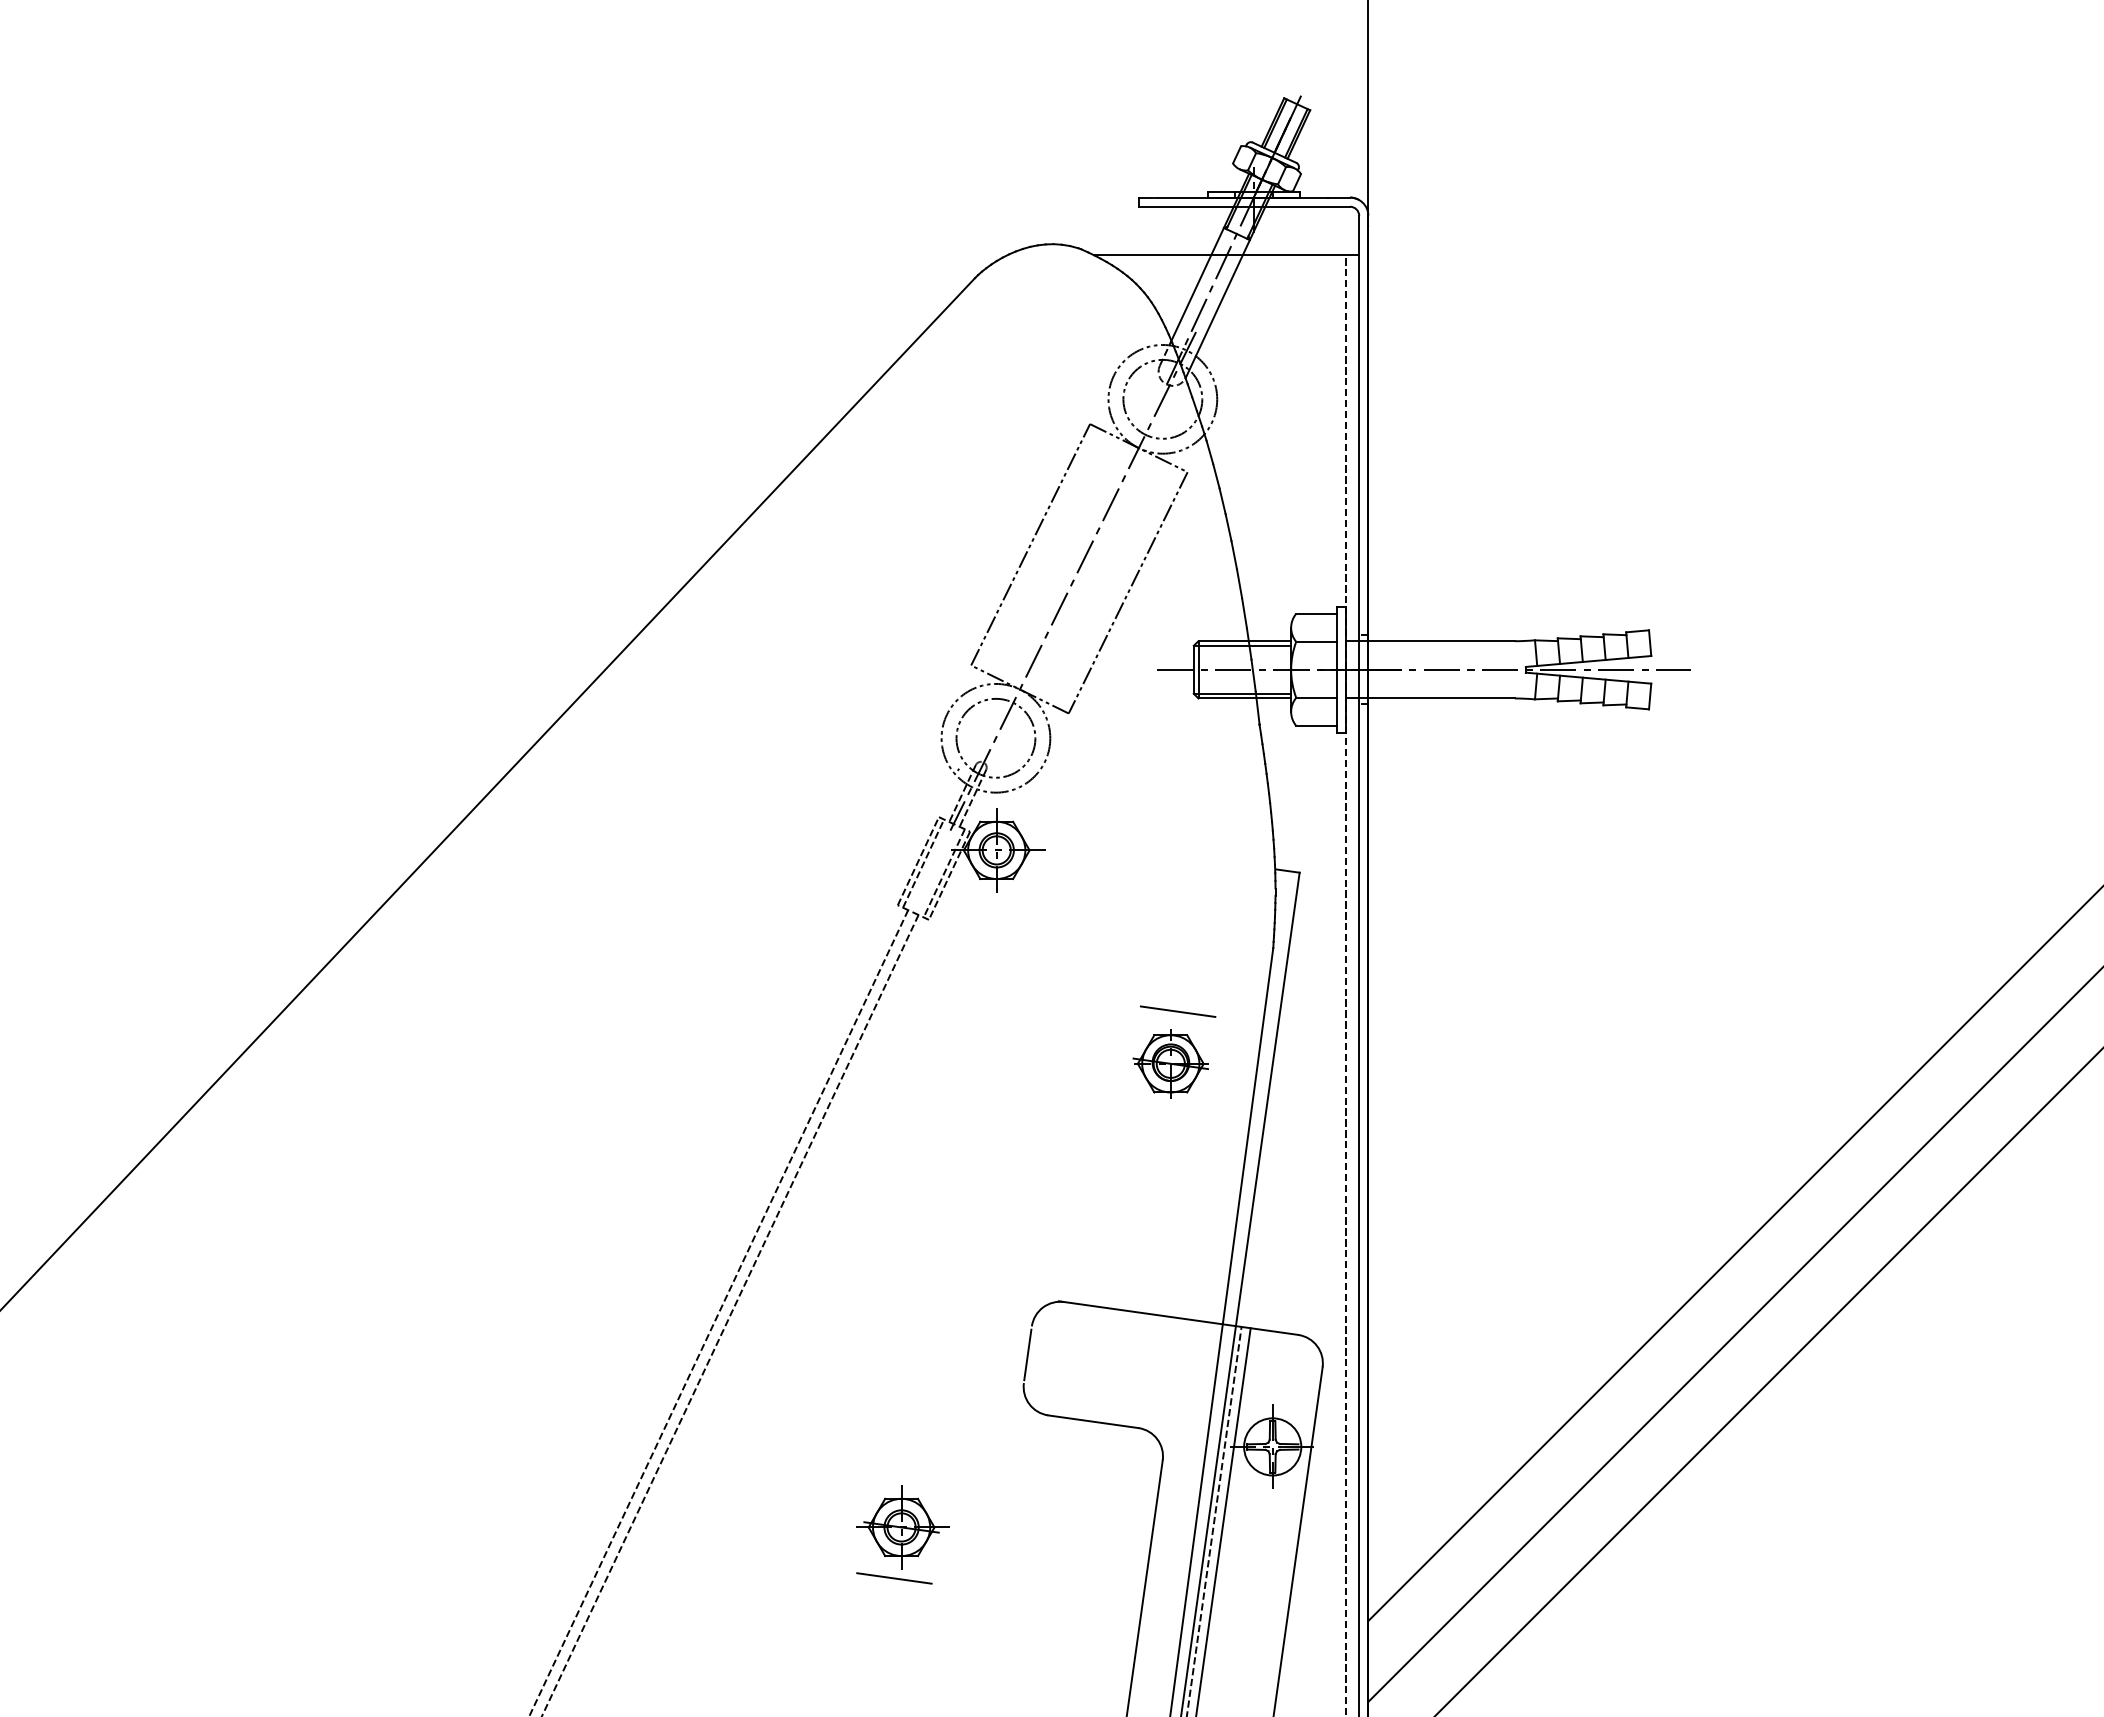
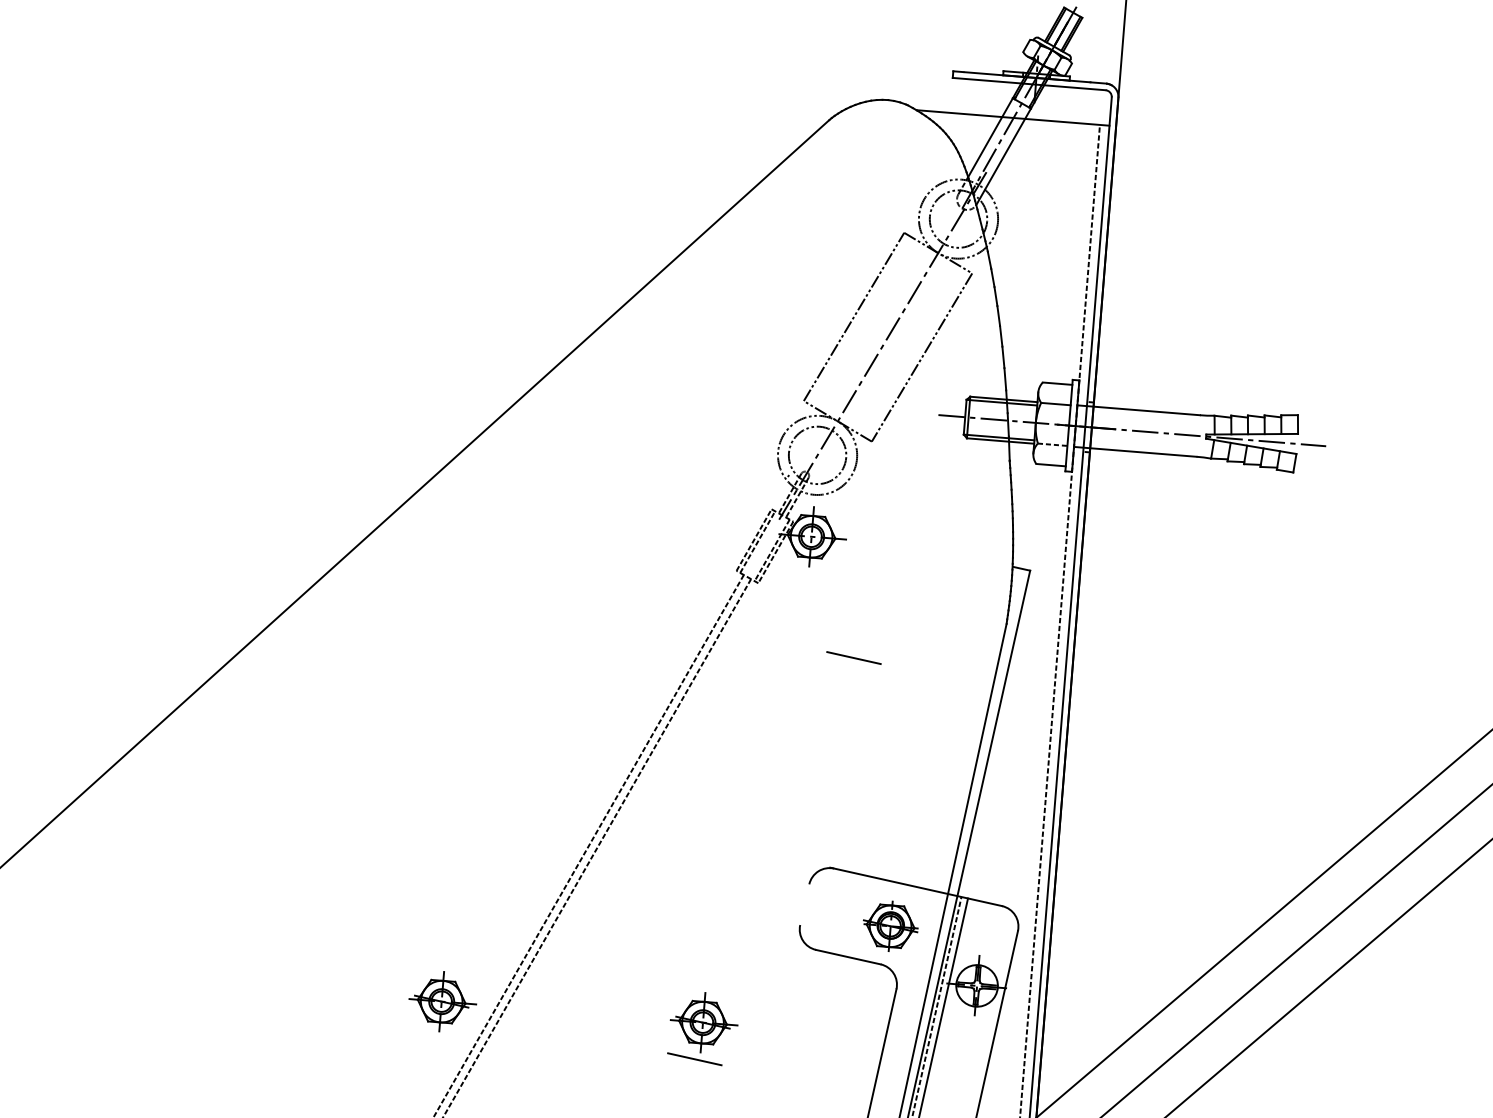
line: (1317, 697) -> (1053, 444), solid -> dashed
line: (1178, 1011) -> (854, 657), moved
part: (1170, 1063) -> (890, 926), moved
line: (1027, 1354) -> (804, 904), removed
part: (542, 1527) -> (442, 1001), added

